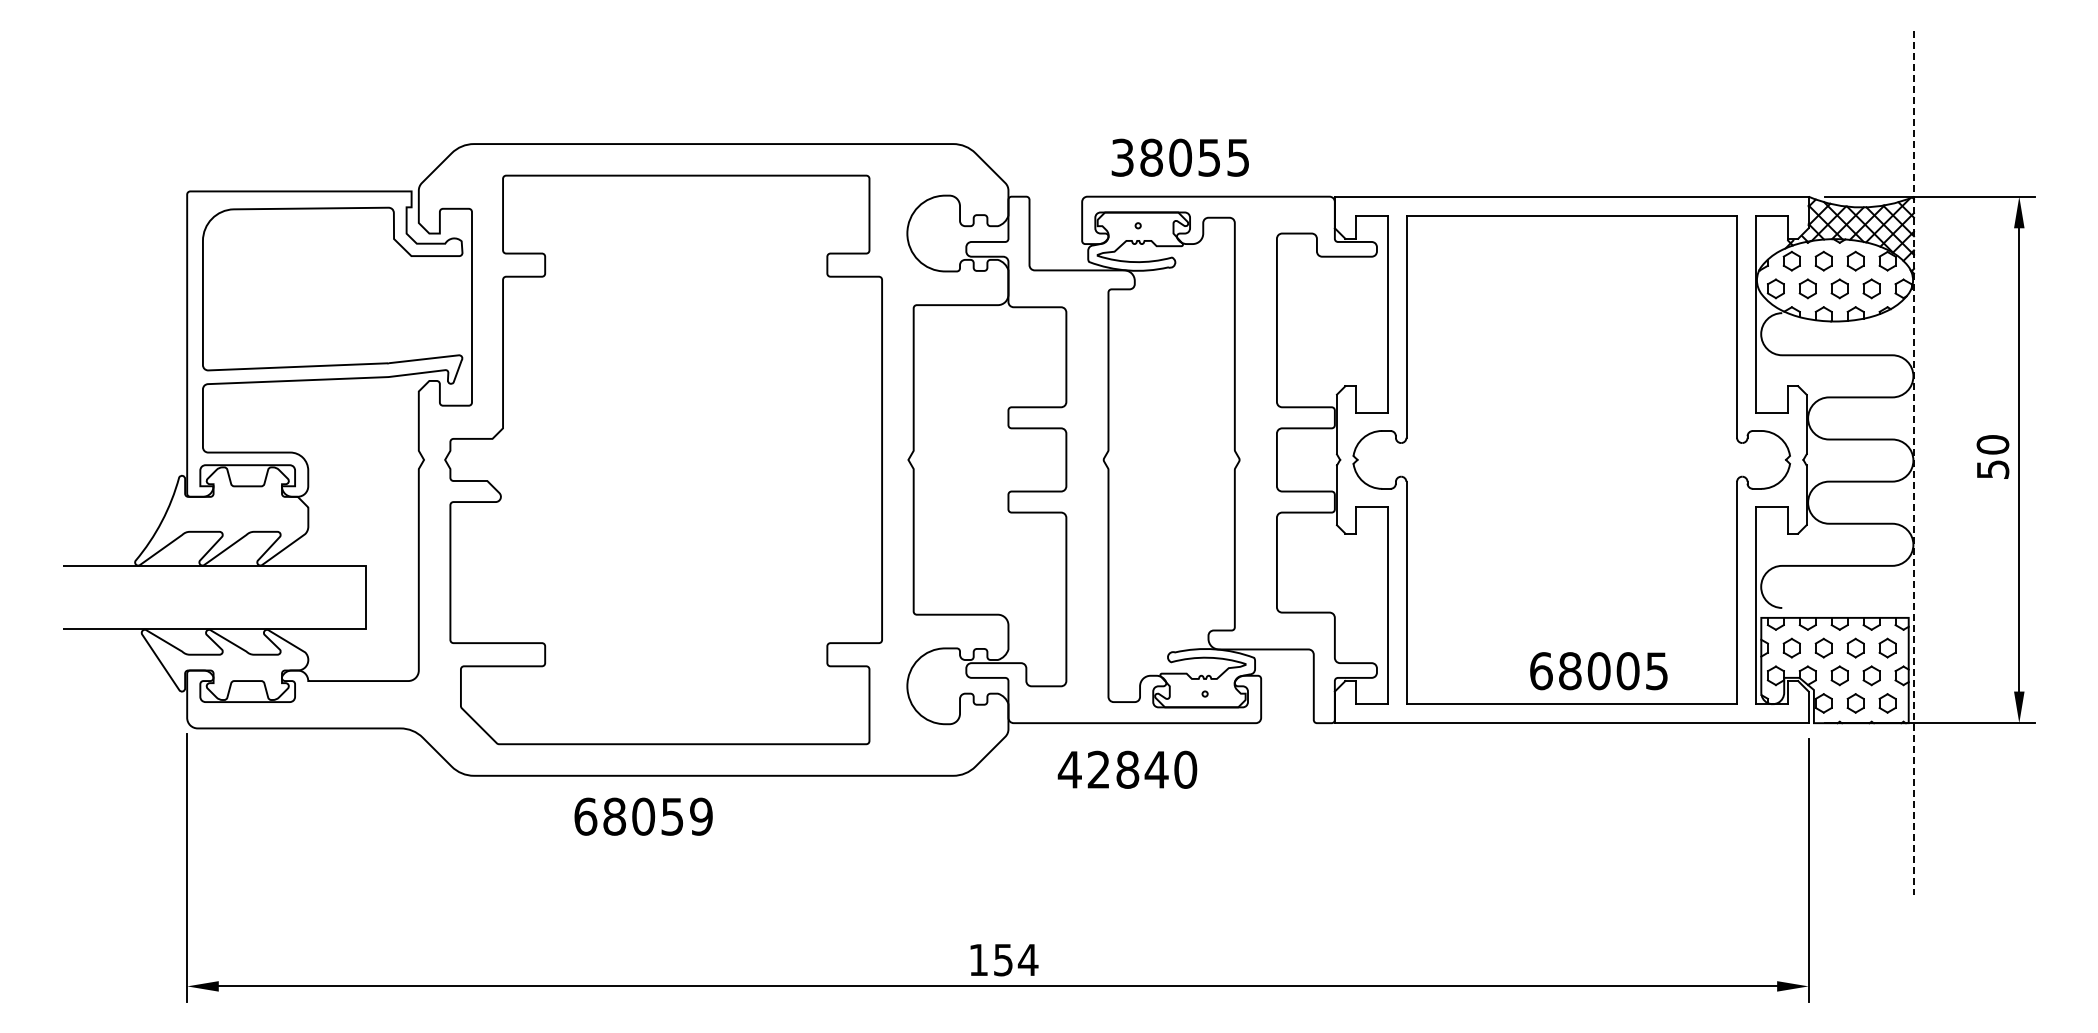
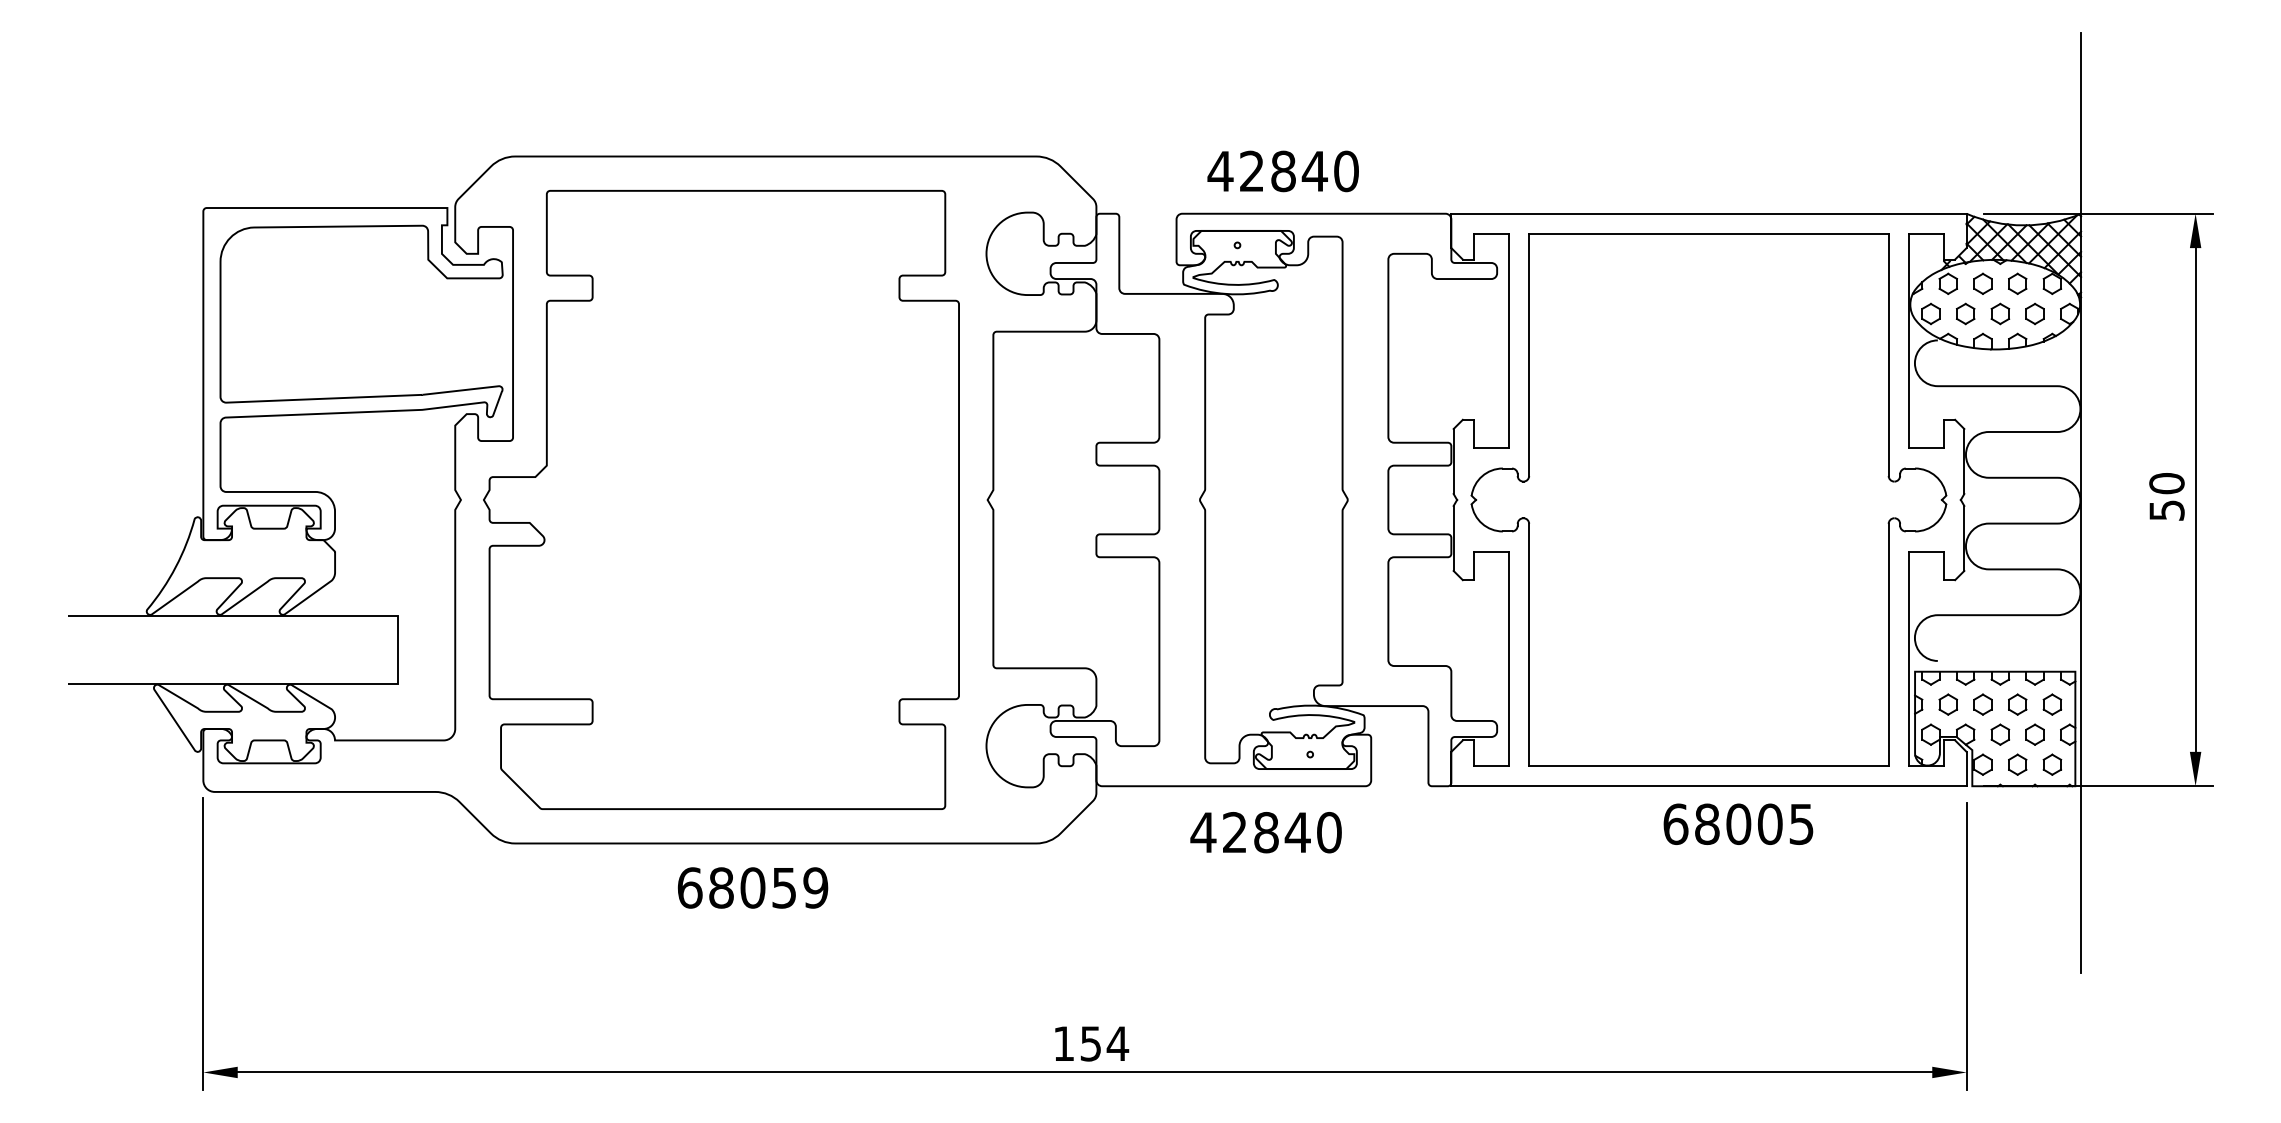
text: (1179, 157) -> (1282, 171), 38055 -> 42840
line: (1913, 462) -> (2080, 502), dashed -> solid
text: (1598, 671) -> (1738, 824), moved
text: (1127, 769) -> (1266, 832), moved
text: (643, 816) -> (752, 887), moved

